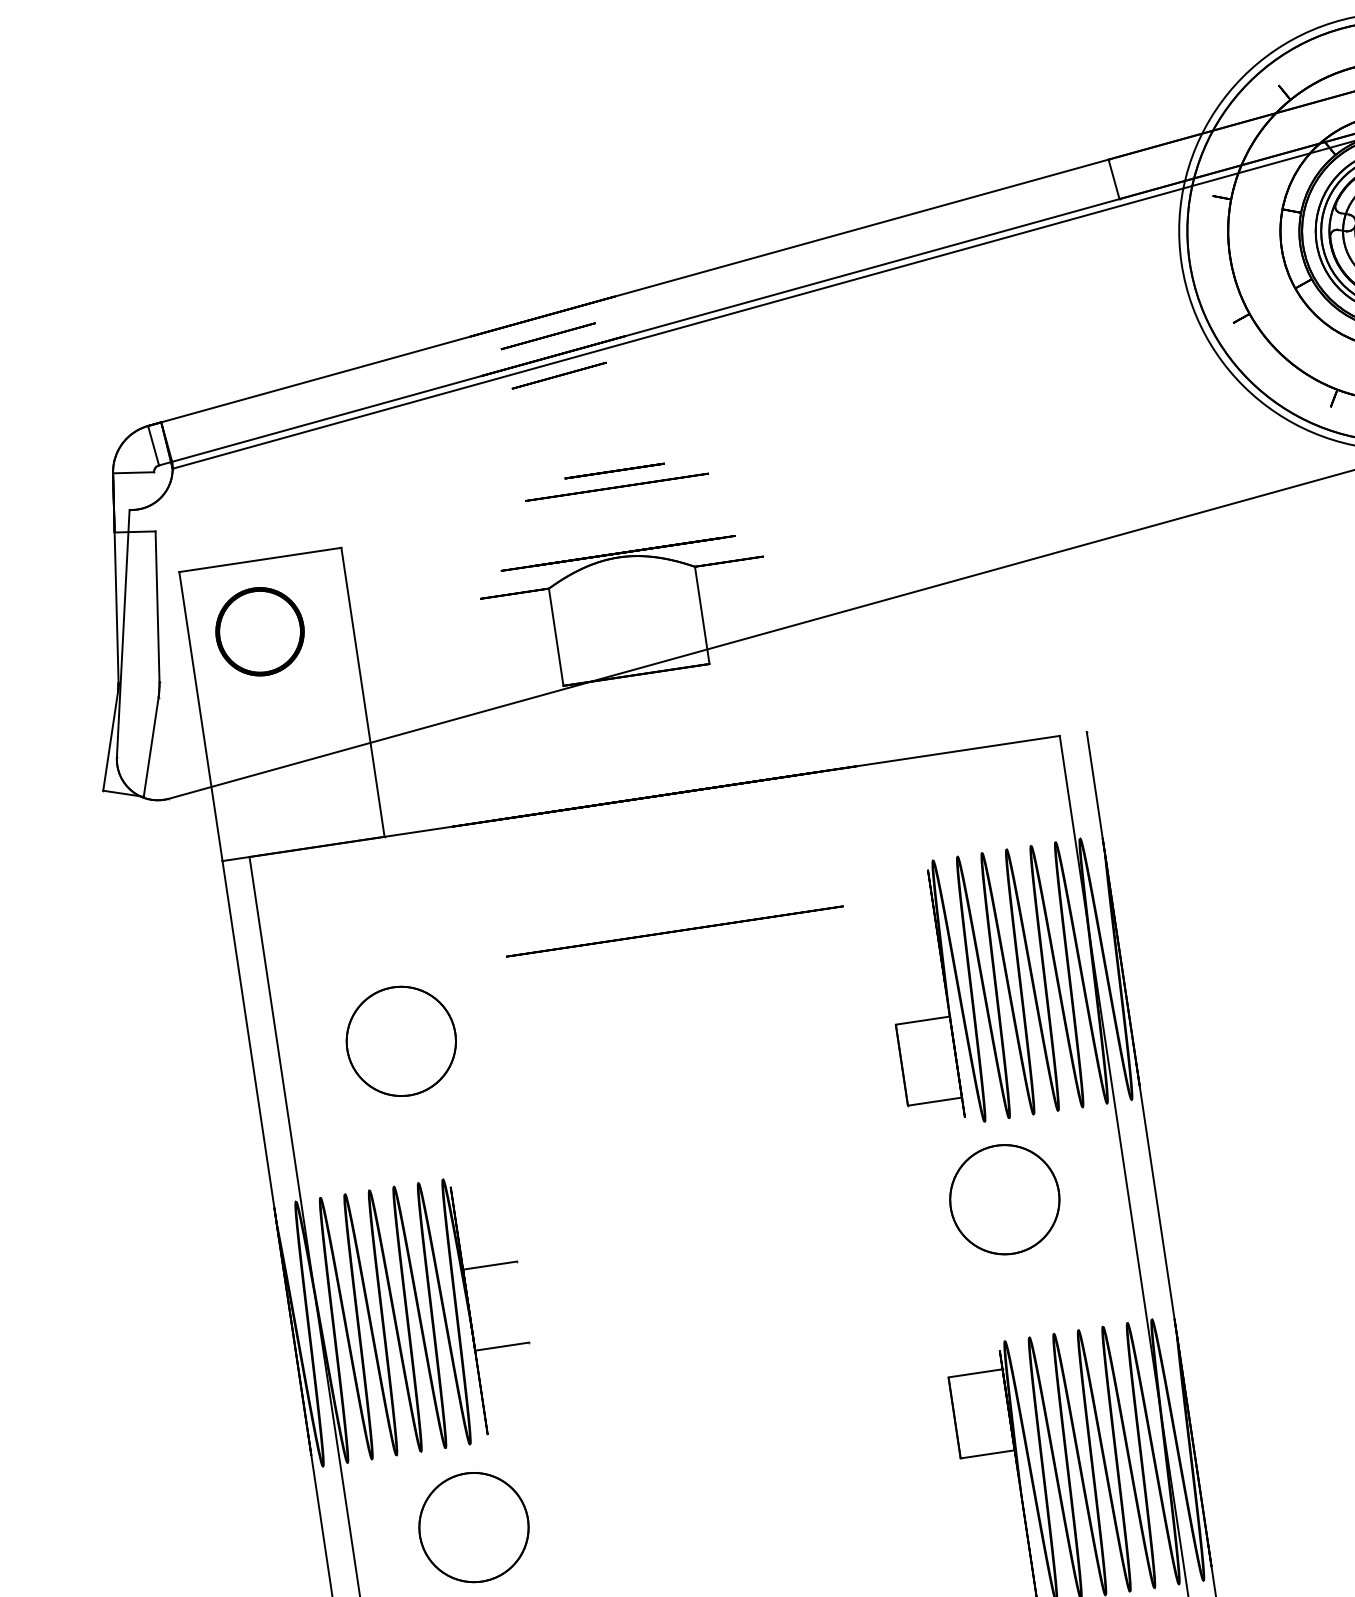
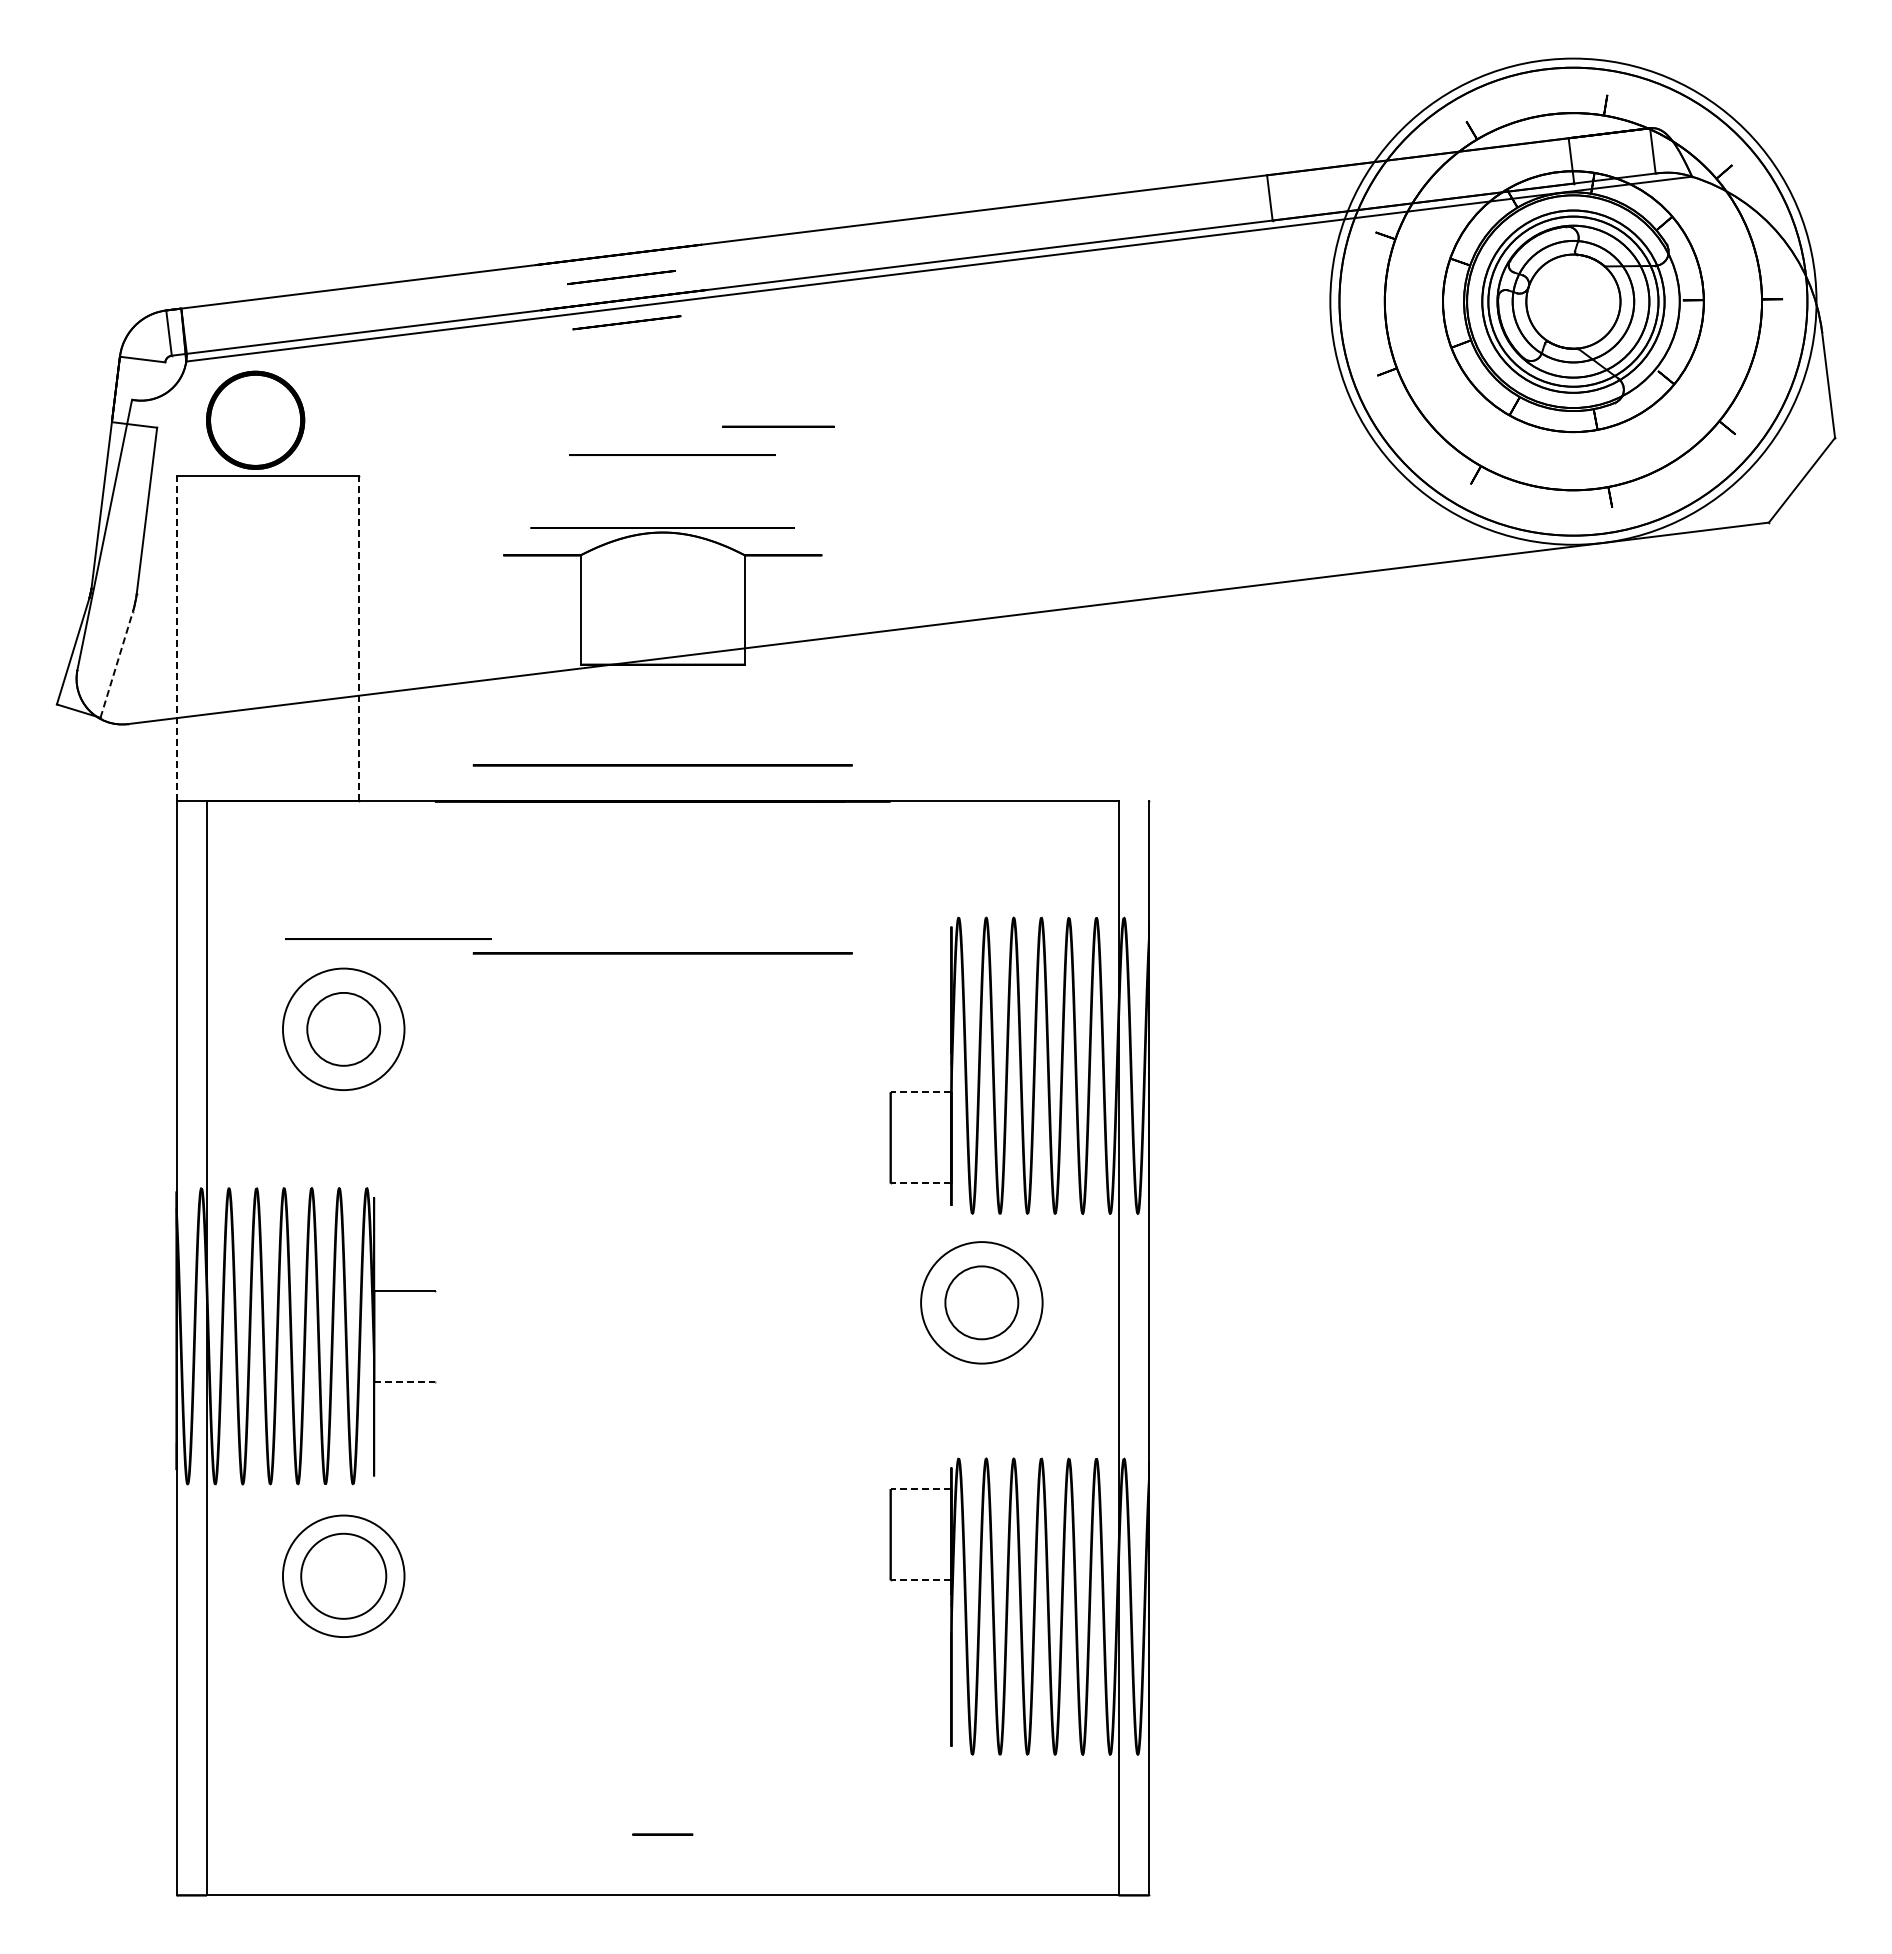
line: (614, 470) -> (778, 426), moved
part: (259, 631) -> (255, 419), moved
line: (362, 692) -> (358, 638), solid -> dashed
line: (200, 716) -> (176, 638), solid -> dashed
line: (150, 747) -> (116, 664), solid -> dashed
circle: (649, 764) -> (662, 765), added
circle: (429, 954) -> (388, 938), added
line: (922, 1020) -> (920, 1092), solid -> dashed
circle: (401, 1041) -> (343, 1029), size x0.6
line: (934, 1101) -> (920, 1183), solid -> dashed
circle: (1004, 1199) -> (981, 1302), size x0.6
line: (503, 1346) -> (405, 1381), solid -> dashed
line: (975, 1373) -> (920, 1489), solid -> dashed
line: (987, 1454) -> (920, 1580), solid -> dashed
circle: (473, 1527) -> (343, 1576), size x0.7

